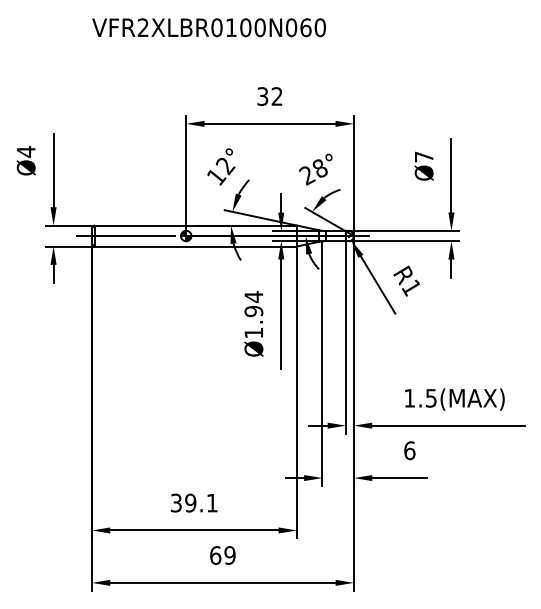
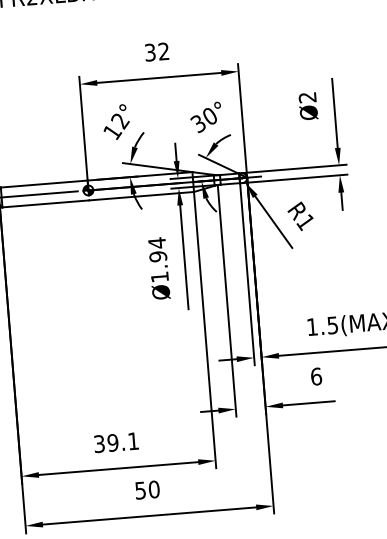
text: (423, 156) -> (306, 97), Ø7 -> Ø2
text: (313, 172) -> (204, 120), 28° -> 30°
text: (222, 555) -> (147, 490), 69 -> 50

